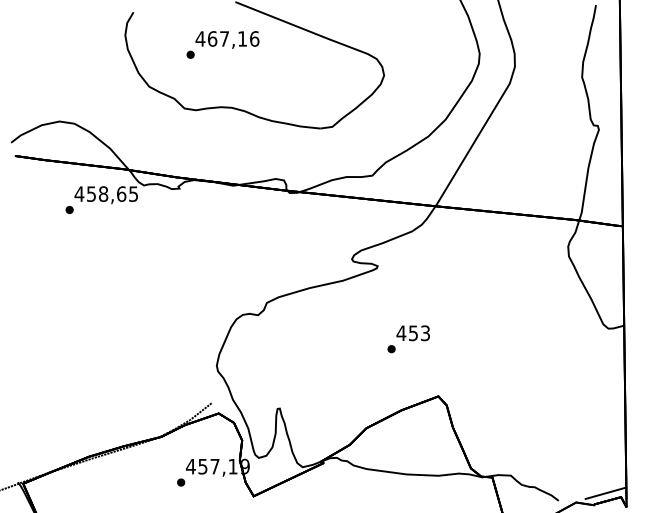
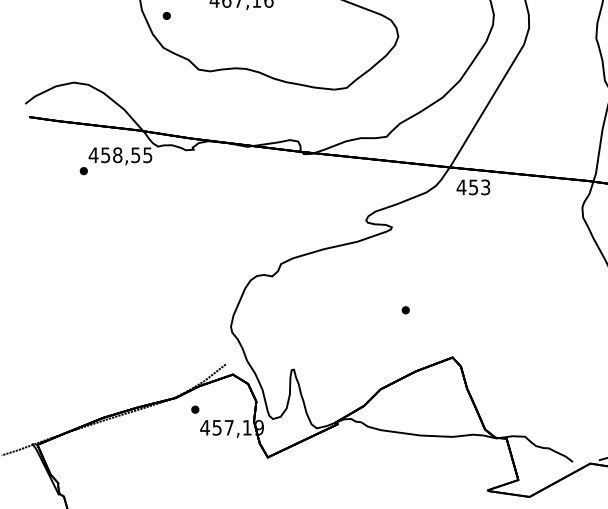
part: (190, 54) -> (166, 15), moved
text: (121, 193) -> (135, 154), 458,65 -> 458,55
text: (412, 333) -> (472, 187), moved
part: (181, 482) -> (195, 409), moved

